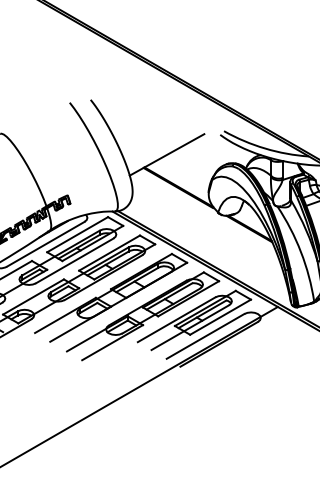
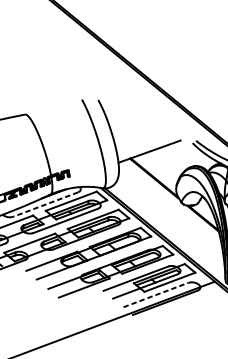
line: (45, 244) -> (45, 204), solid -> dashed
line: (205, 336) -> (155, 295), solid -> dashed

